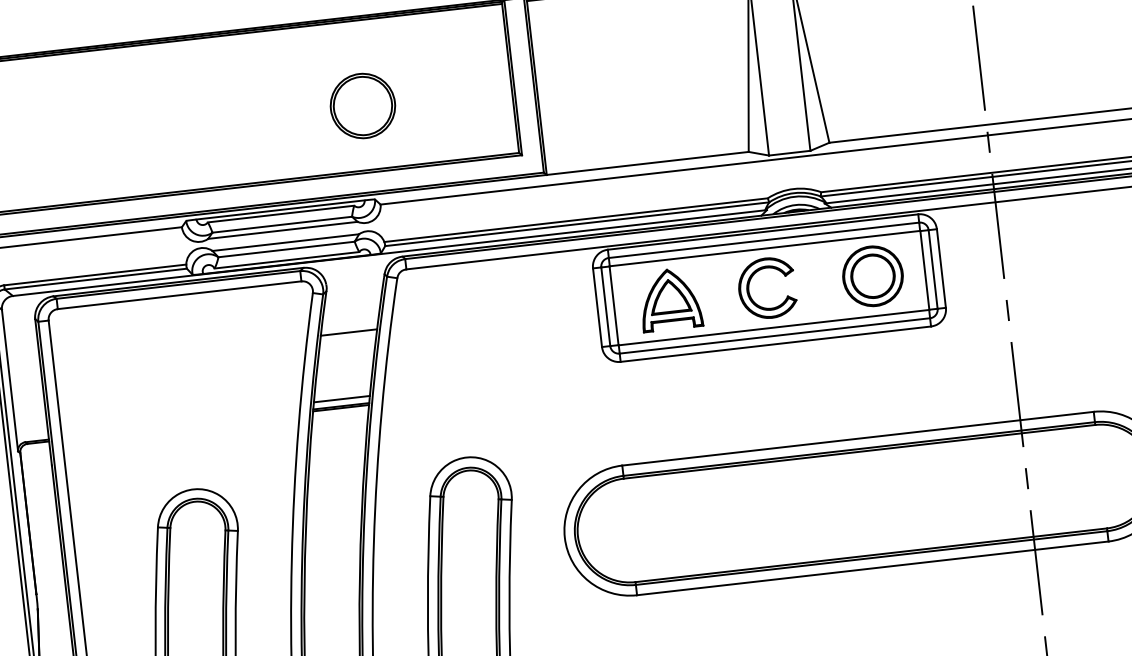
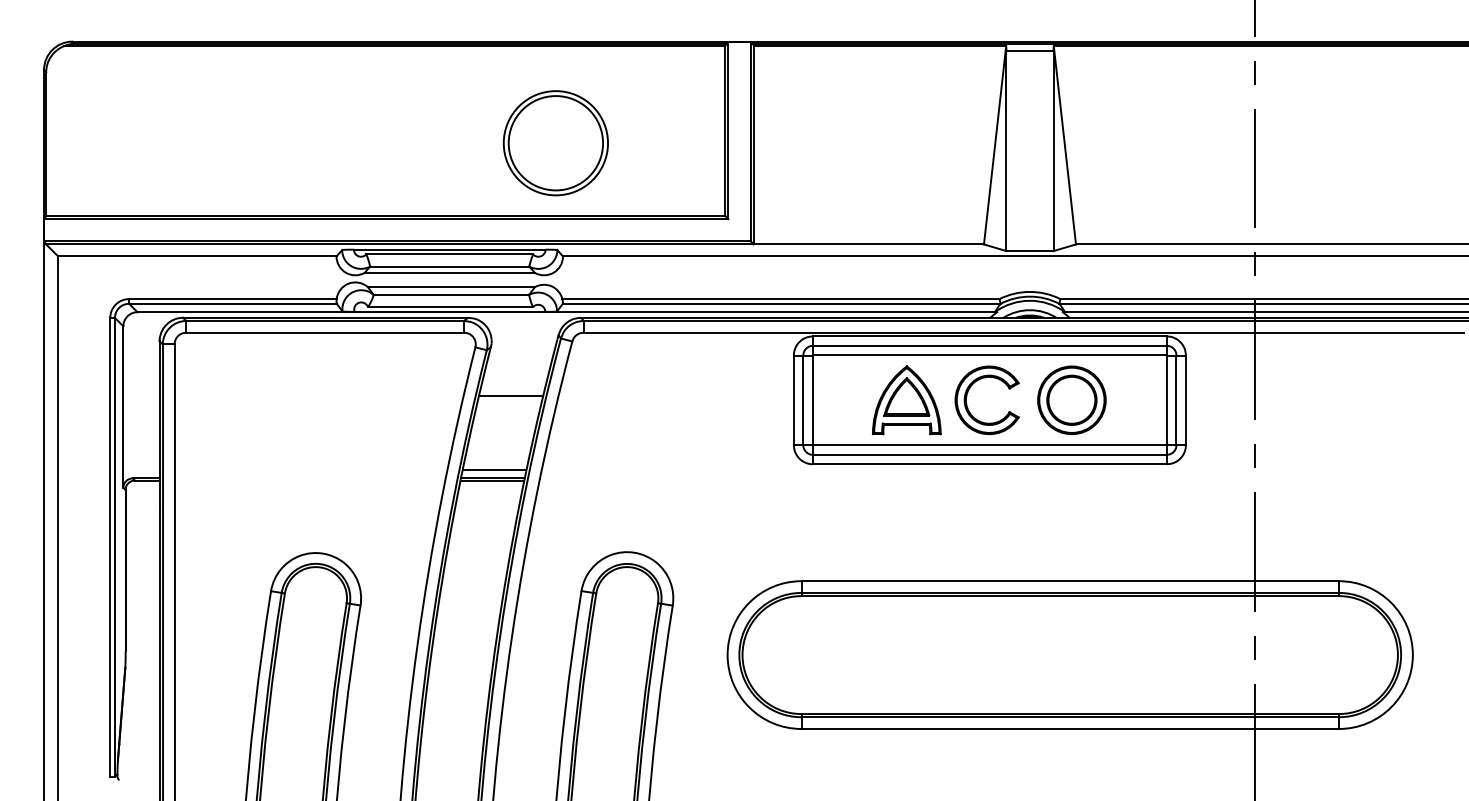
part: (362, 106) -> (555, 143), size x1.43
part: (872, 276) -> (1071, 400), moved
part: (670, 299) -> (906, 400), moved

